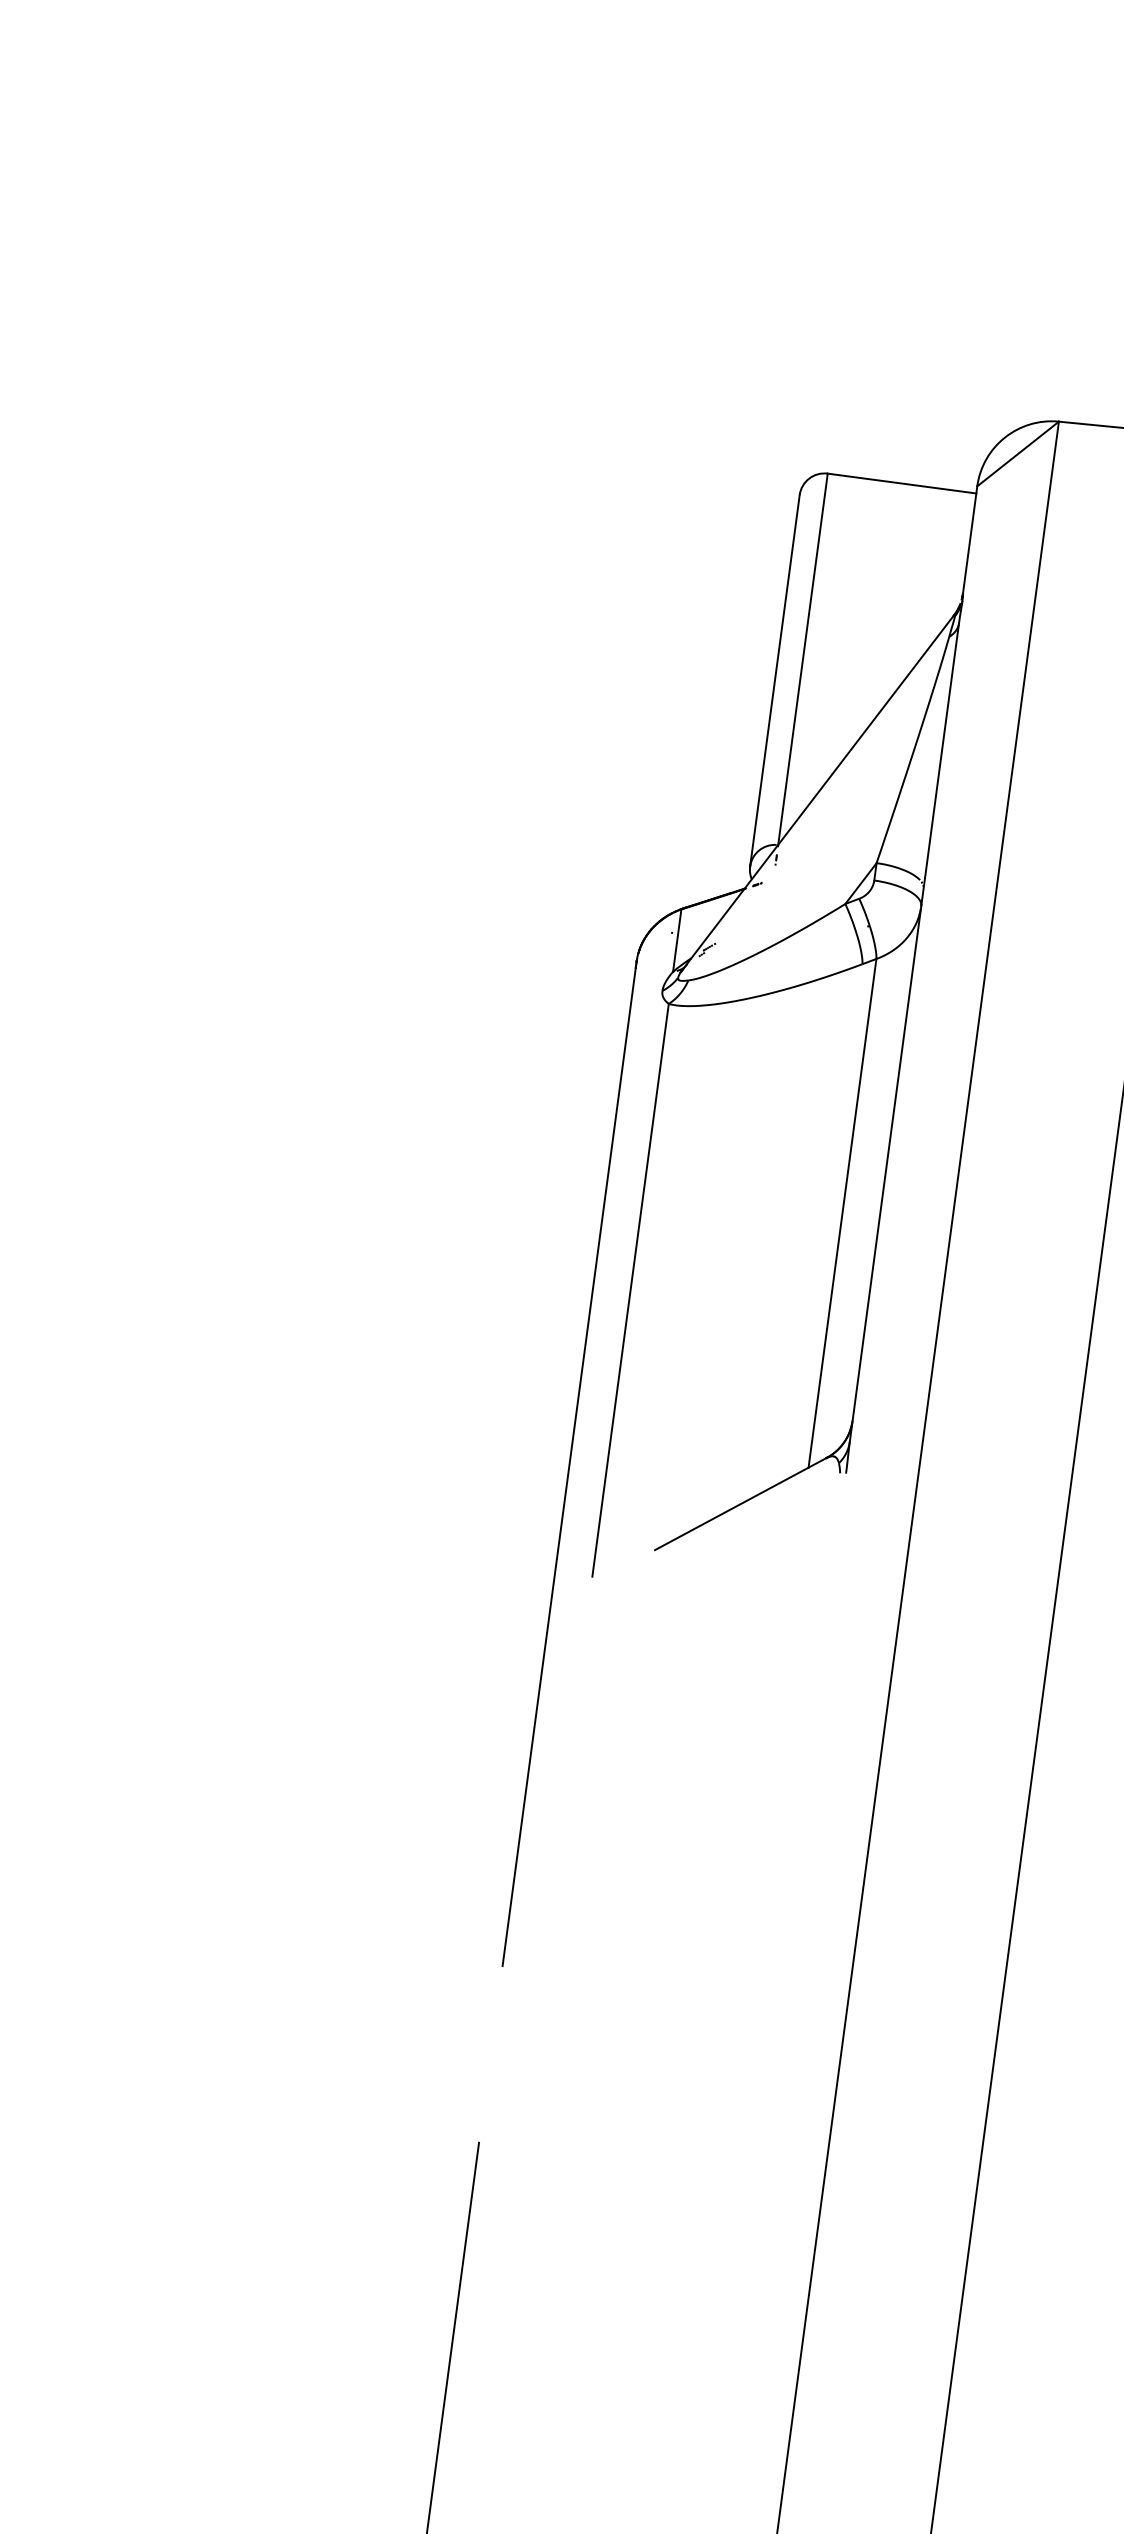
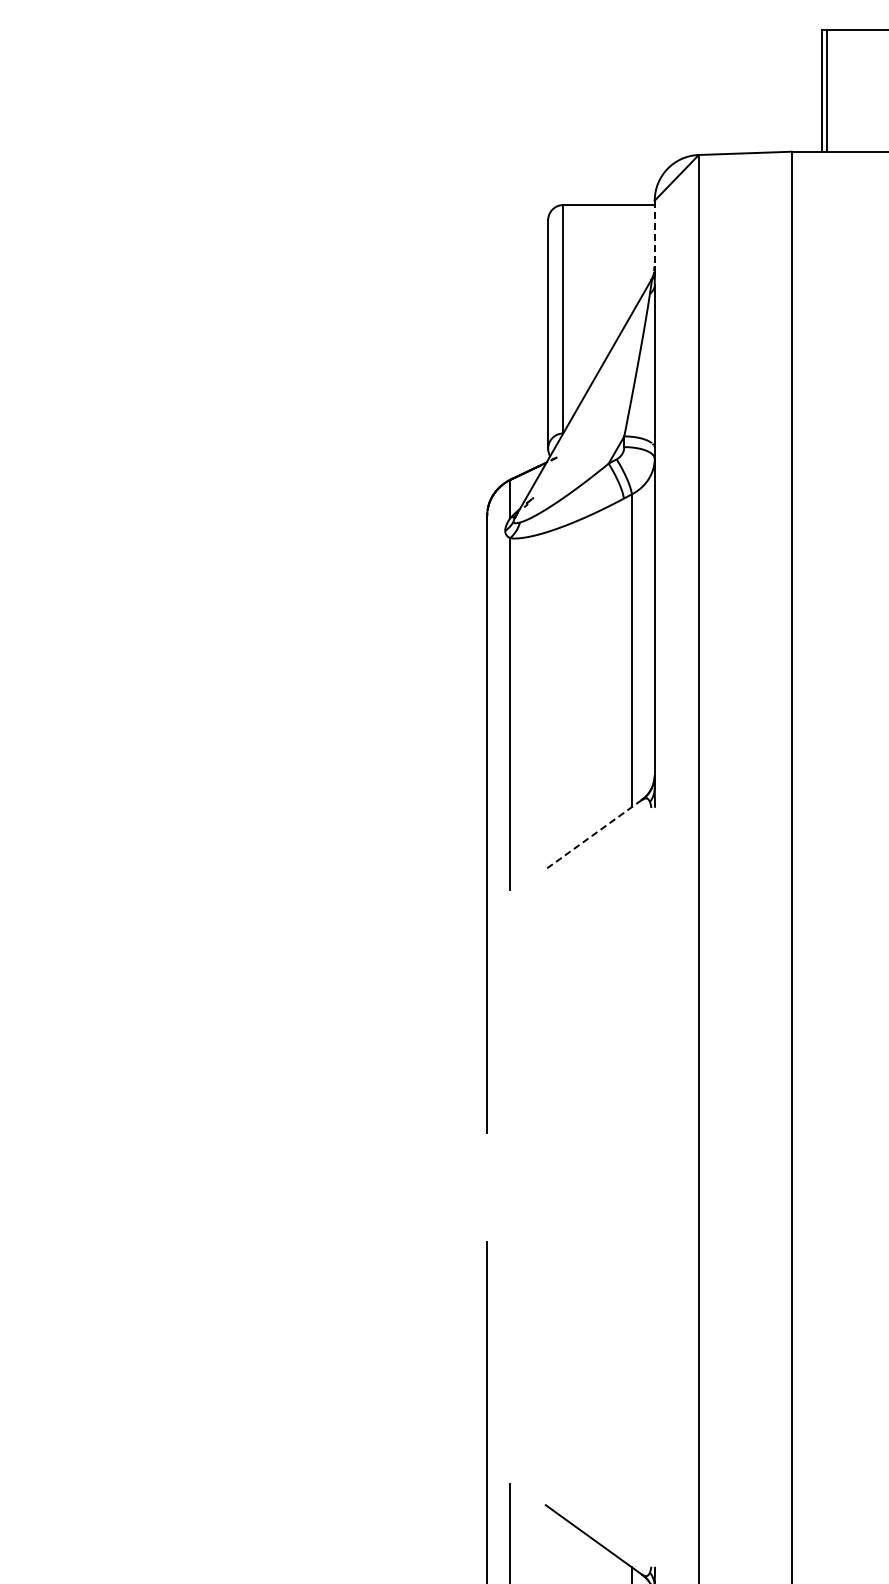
line: (969, 541) -> (654, 234), solid -> dashed
line: (740, 1503) -> (593, 834), solid -> dashed

